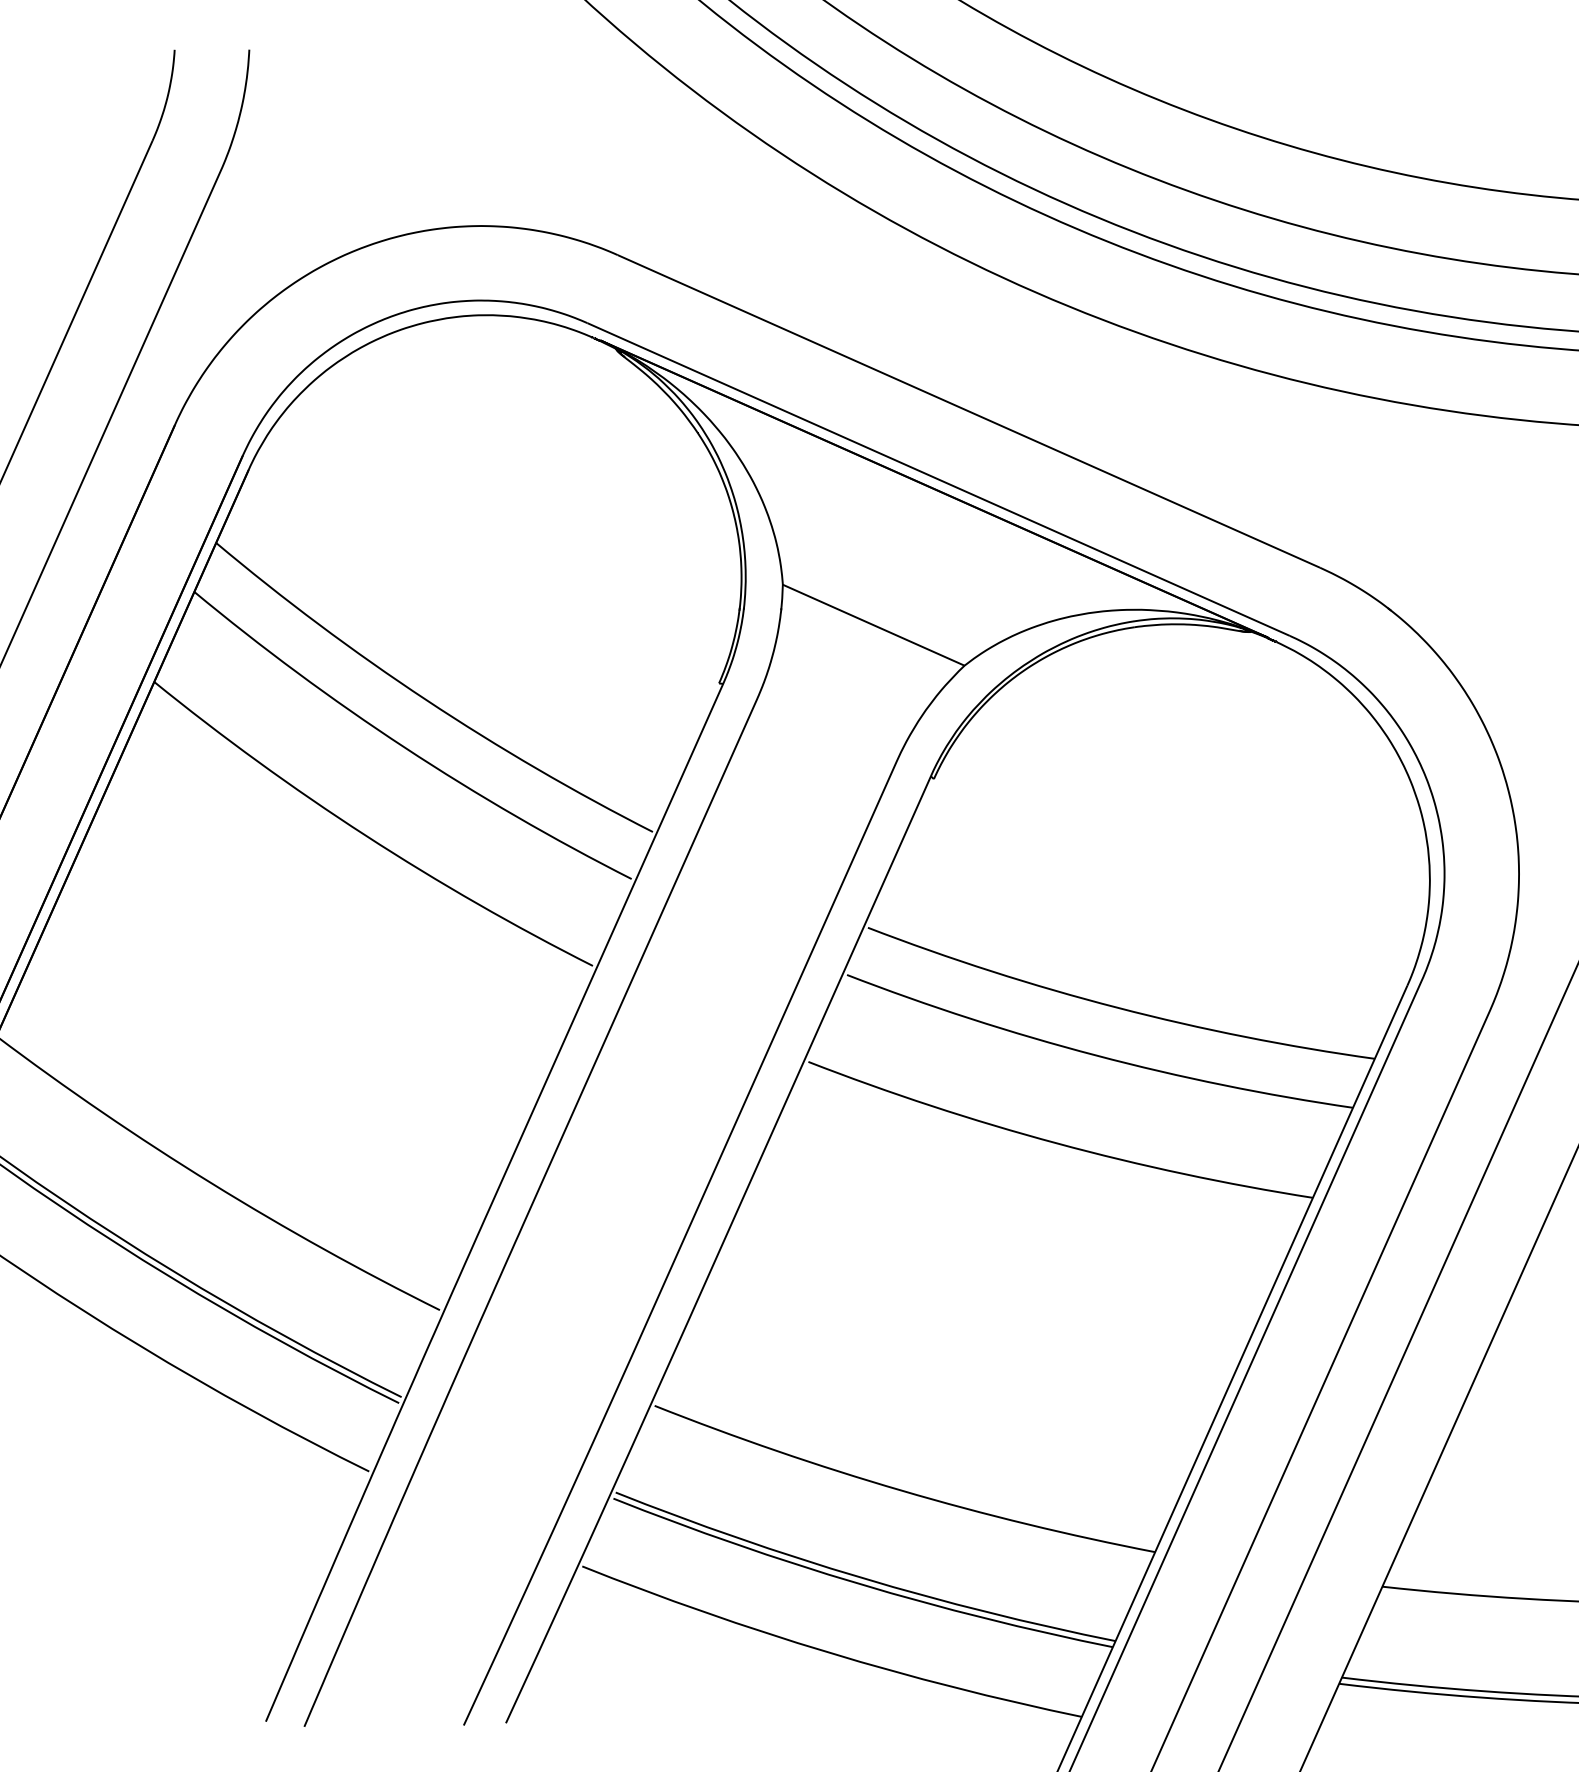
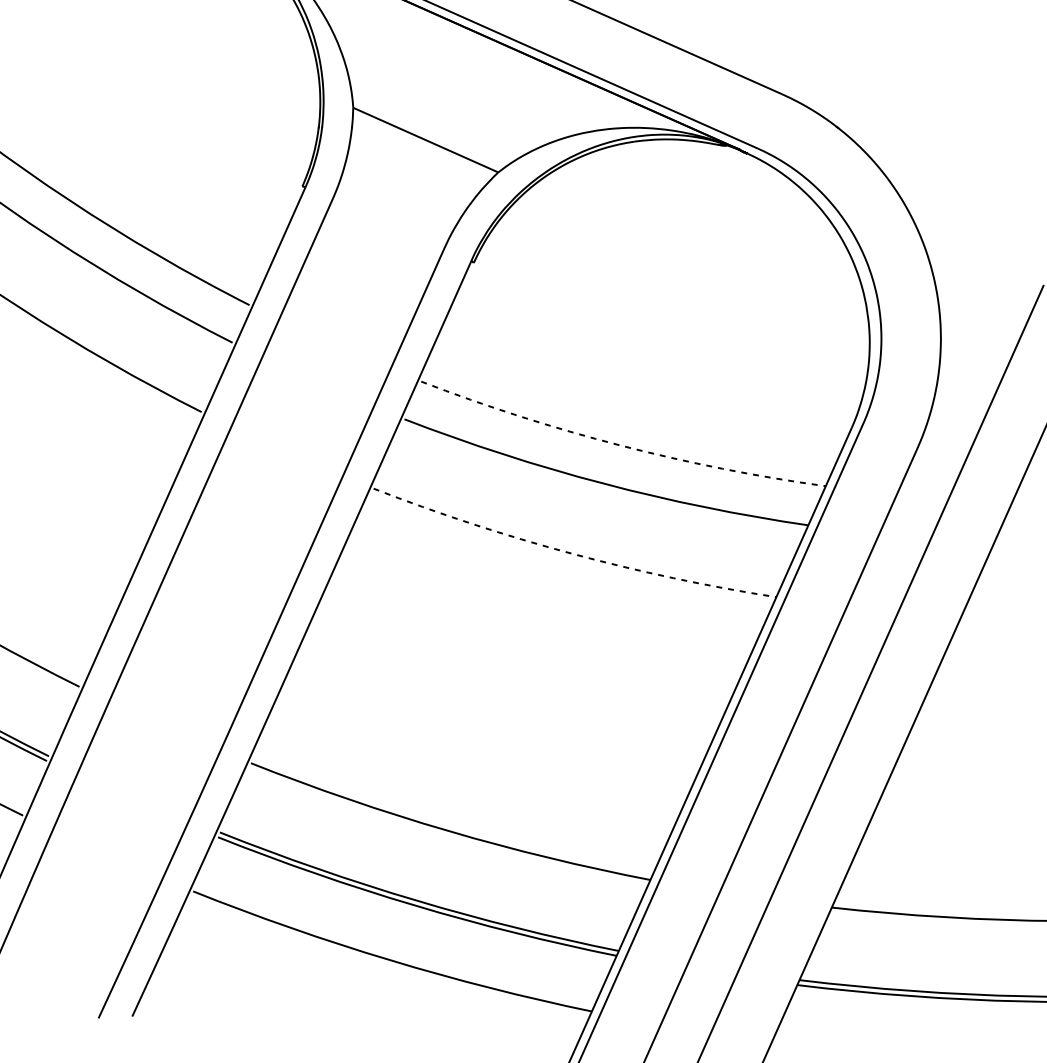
arc: (1117, 1007) -> (620, 445), solid -> dashed
arc: (1057, 1143) -> (572, 553), solid -> dashed

